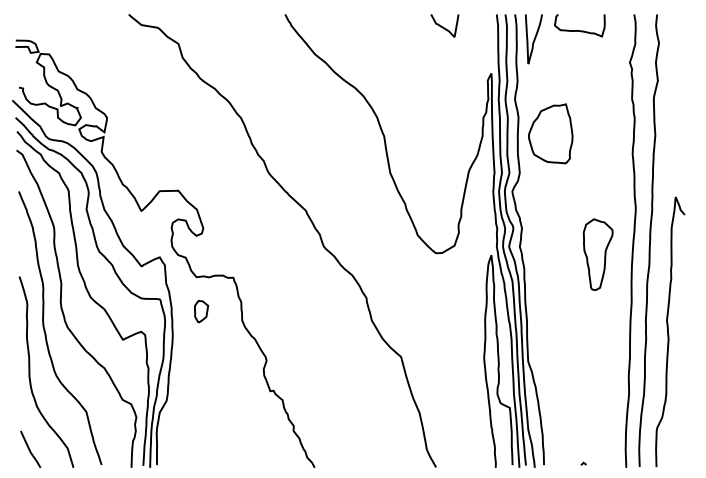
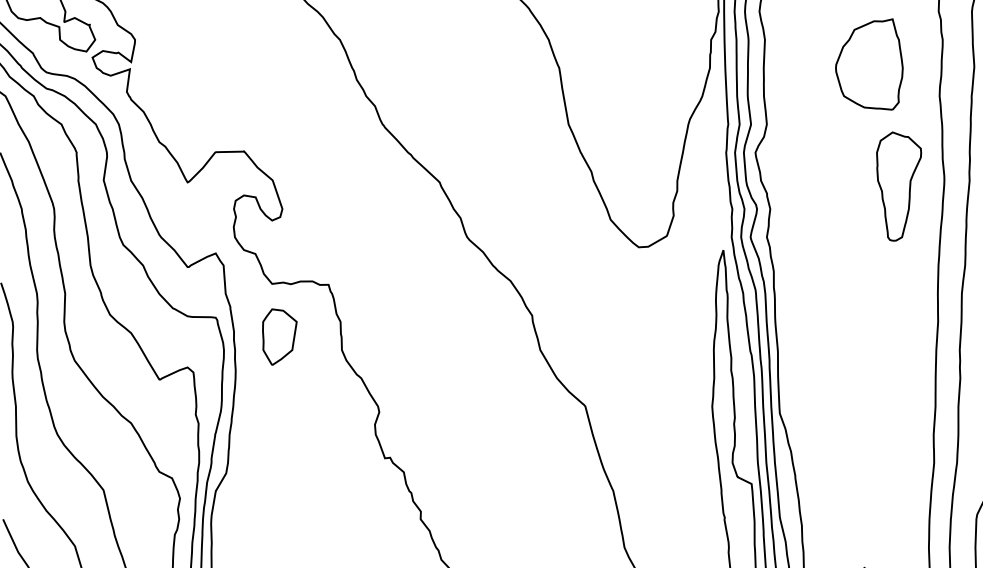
part: (550, 133) -> (868, 63), moved
part: (597, 254) -> (898, 186), moved
part: (201, 311) -> (279, 336), size x1.67

